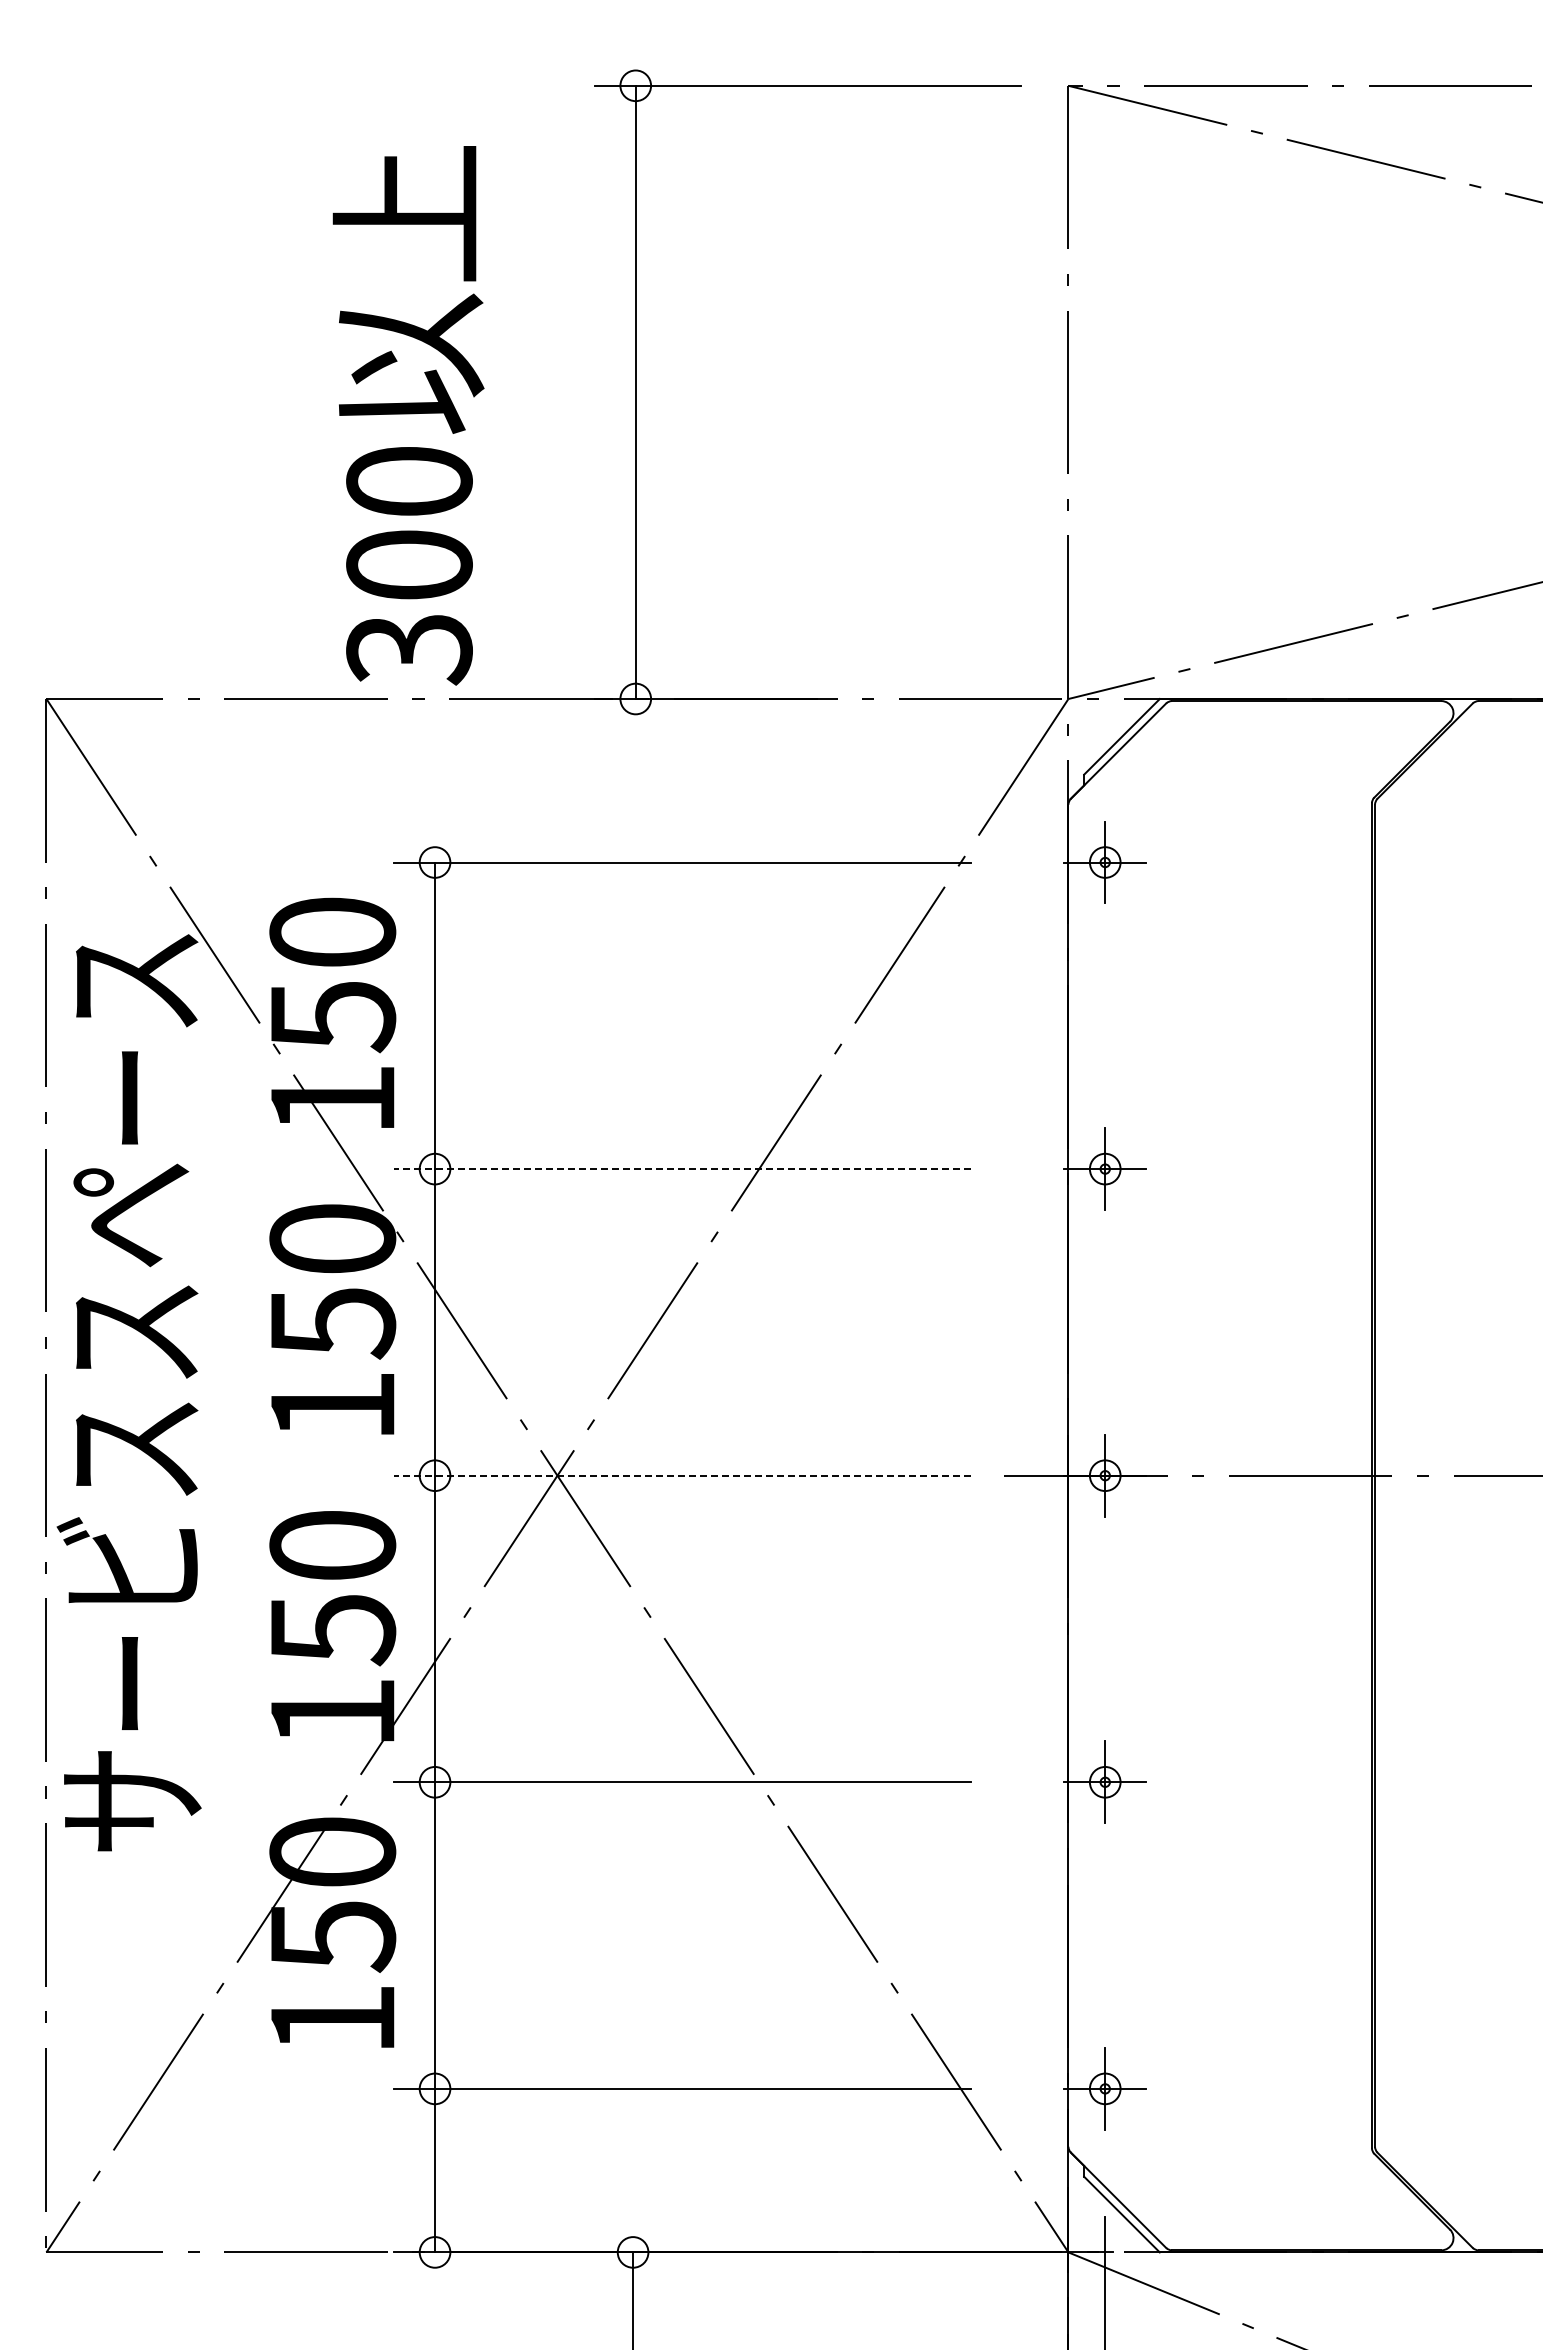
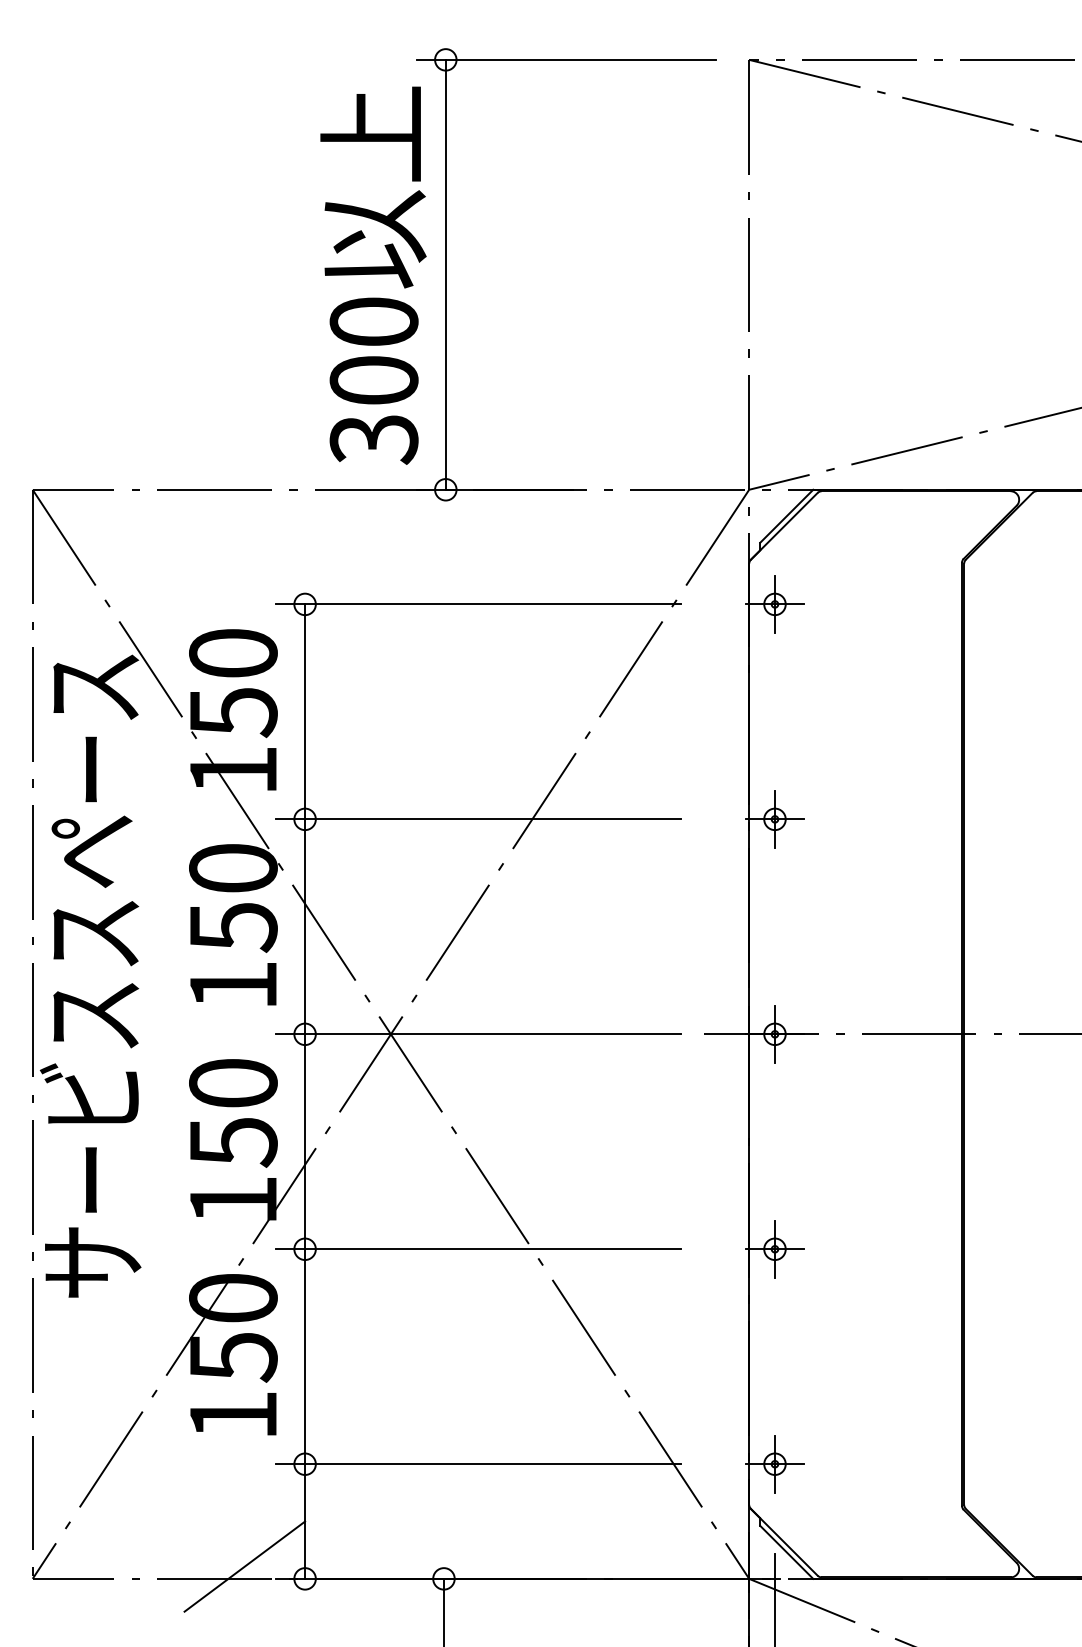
text: (408, 415) -> (373, 275), moved
line: (682, 1169) -> (478, 819), dashed -> solid
line: (682, 1475) -> (478, 1034), dashed -> solid
line: (349, 2234) -> (245, 1566), added

